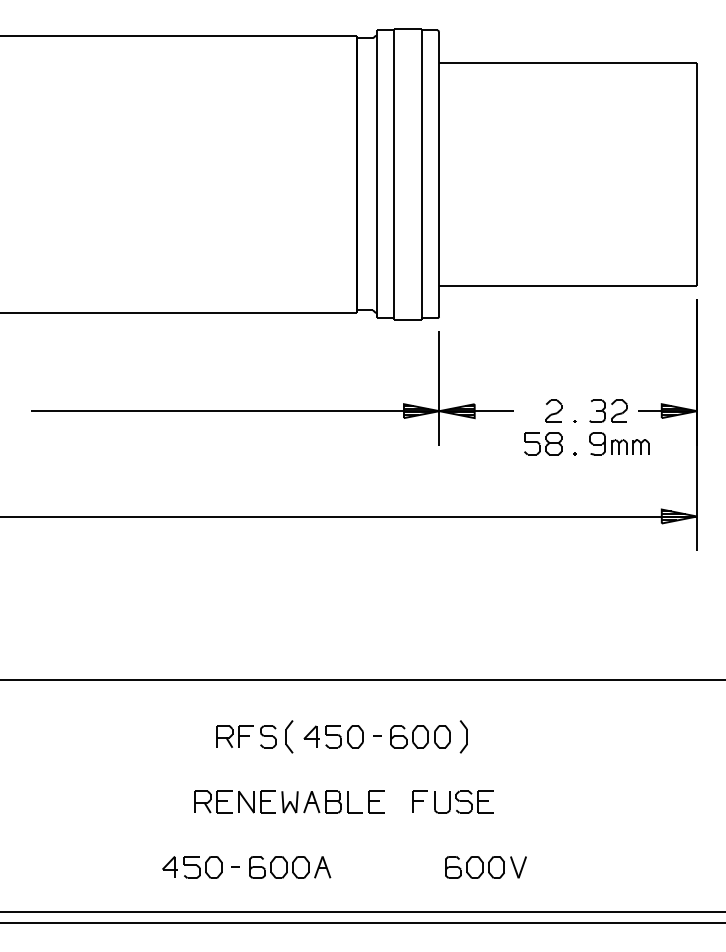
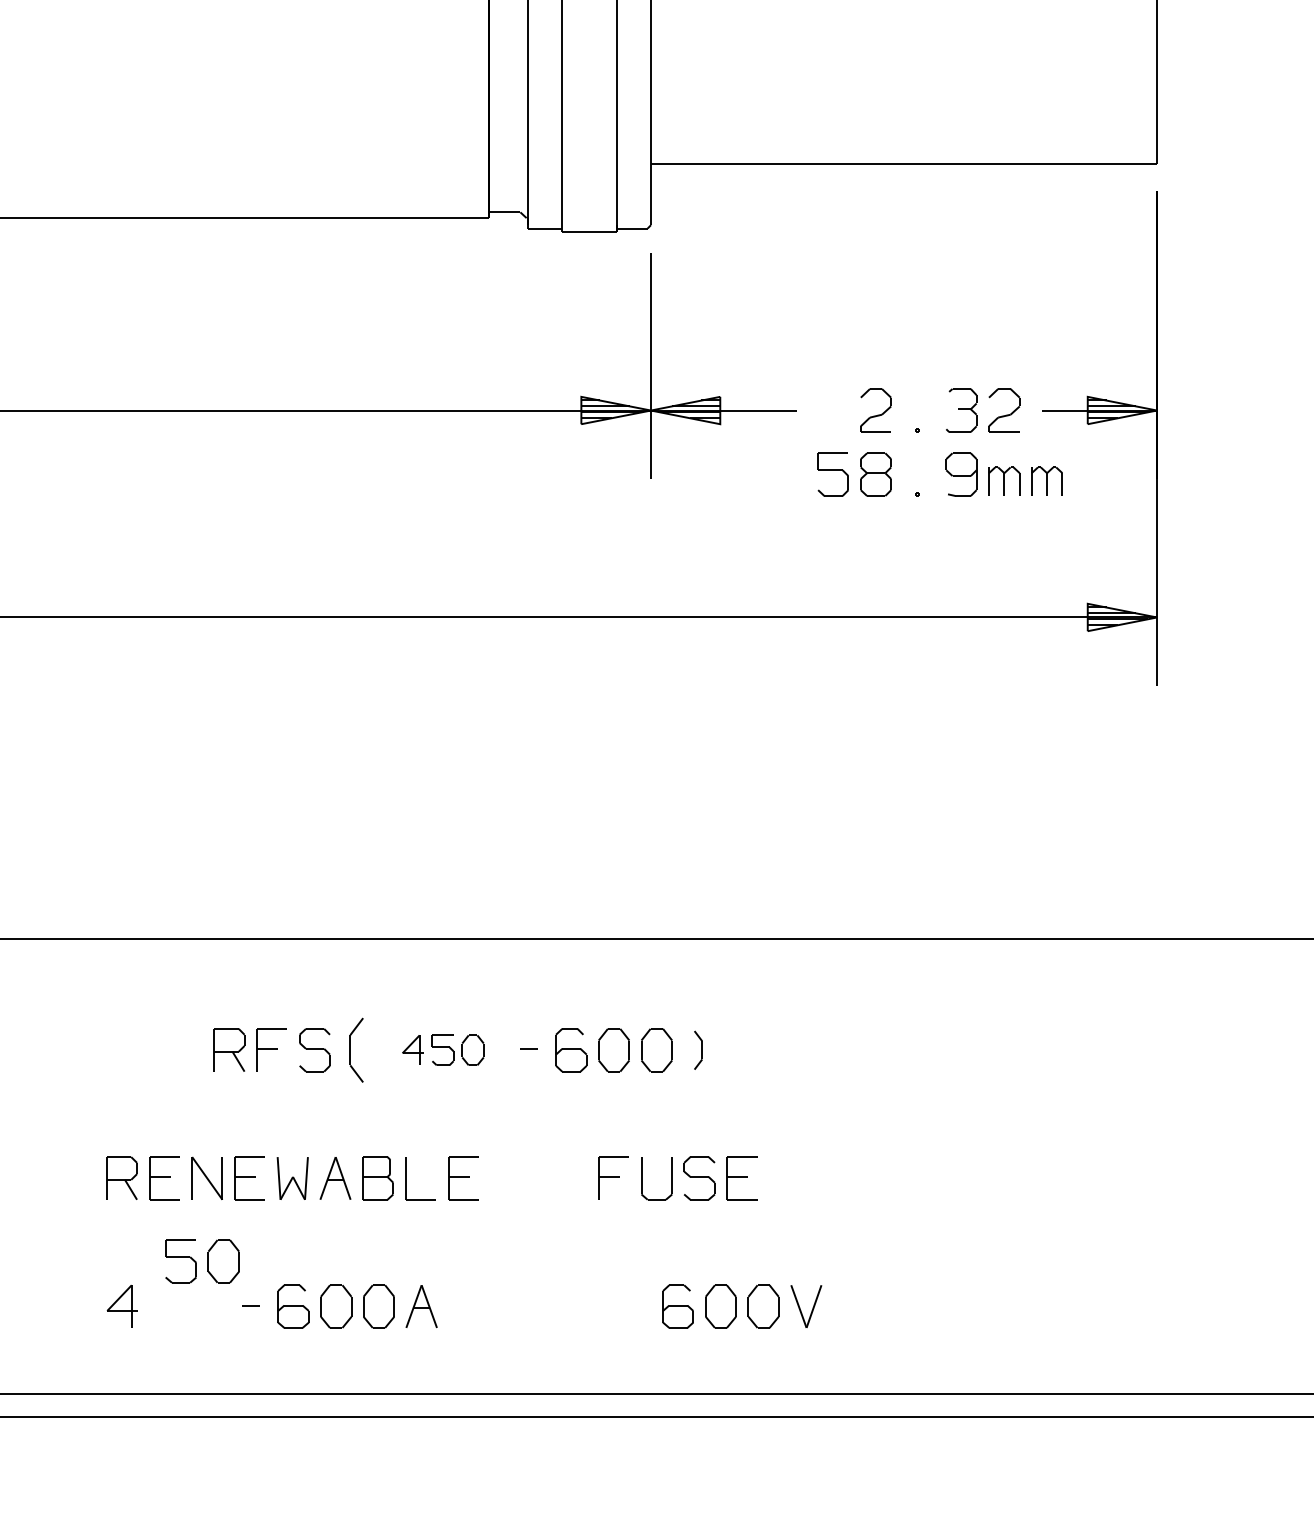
part: (333, 736) -> (442, 1049), size x0.7
part: (463, 736) -> (698, 1049), size x0.6
part: (289, 801) -> (291, 1177), moved
part: (202, 867) -> (201, 1261), moved

